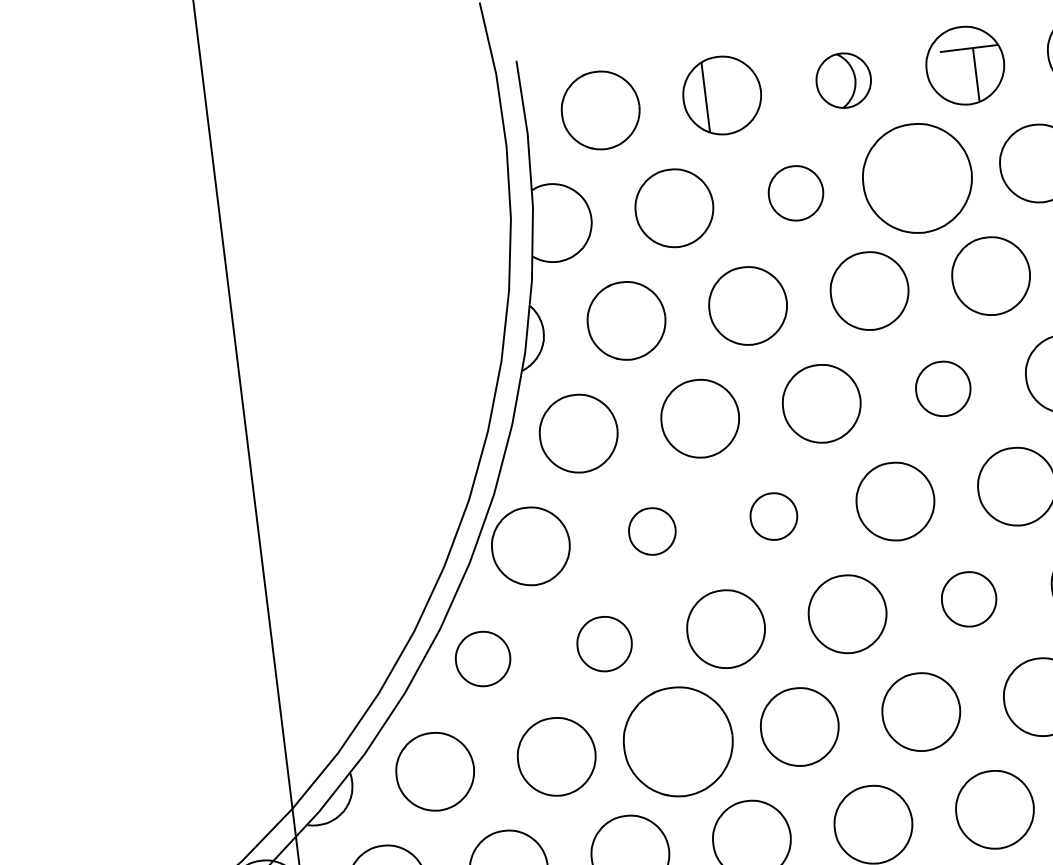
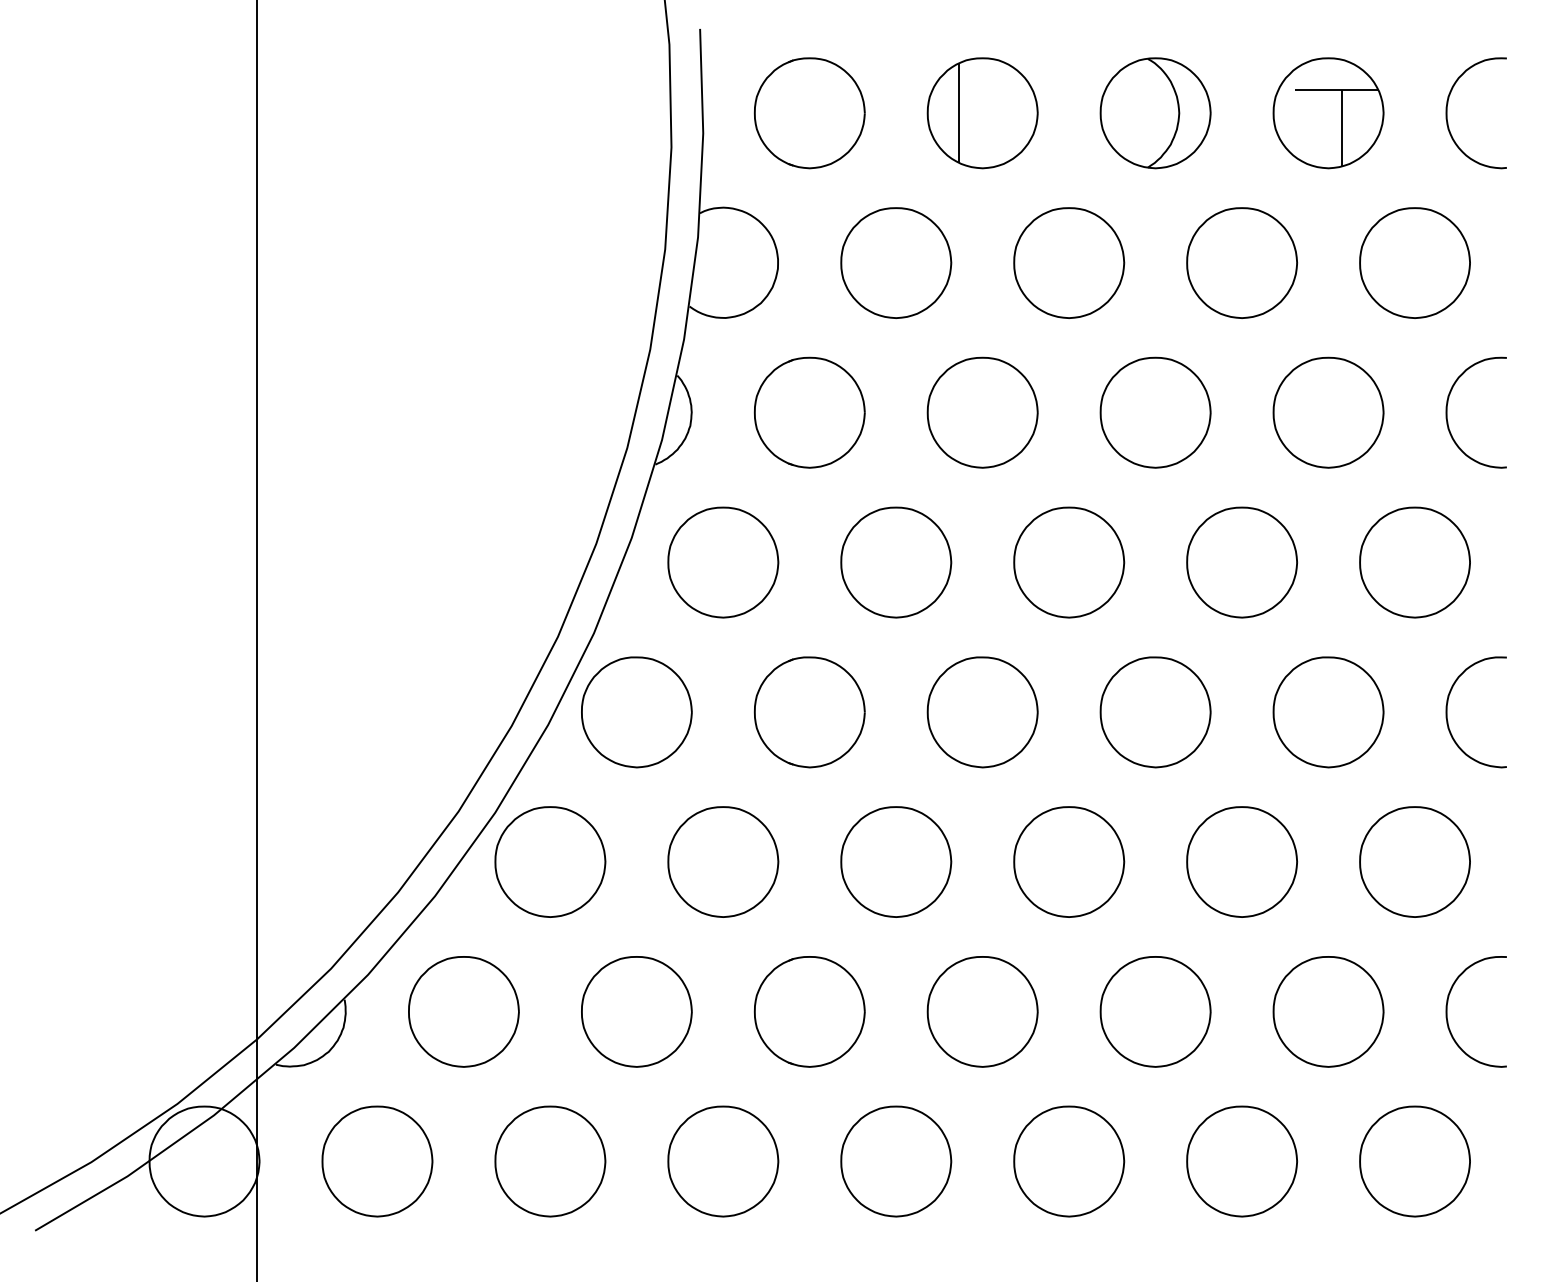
part: (843, 80) -> (1155, 113), size x1.43
part: (917, 178) -> (1241, 262), size x0.71
part: (796, 192) -> (1069, 262), size x1.43
part: (942, 388) -> (1241, 562), size x1.43
part: (773, 516) -> (982, 712), size x1.67
part: (652, 531) -> (809, 712), size x1.67
part: (968, 599) -> (1241, 861), size x1.43
part: (604, 643) -> (723, 861), size x1.43
part: (483, 658) -> (550, 861), size x1.43
part: (678, 741) -> (809, 1011), size x0.71

